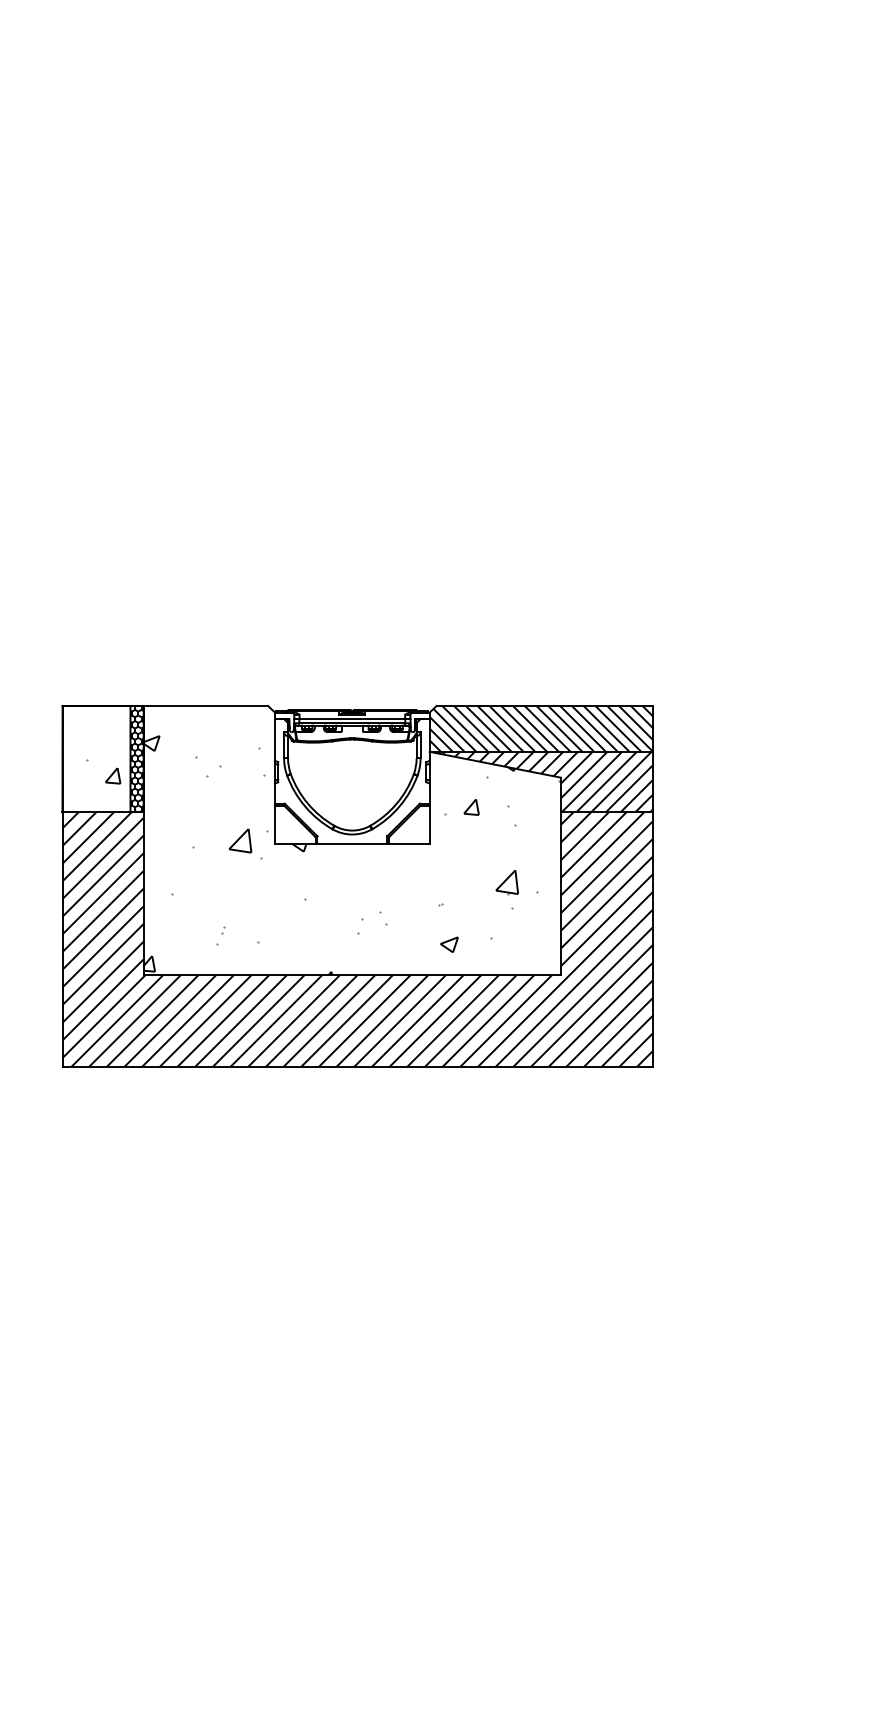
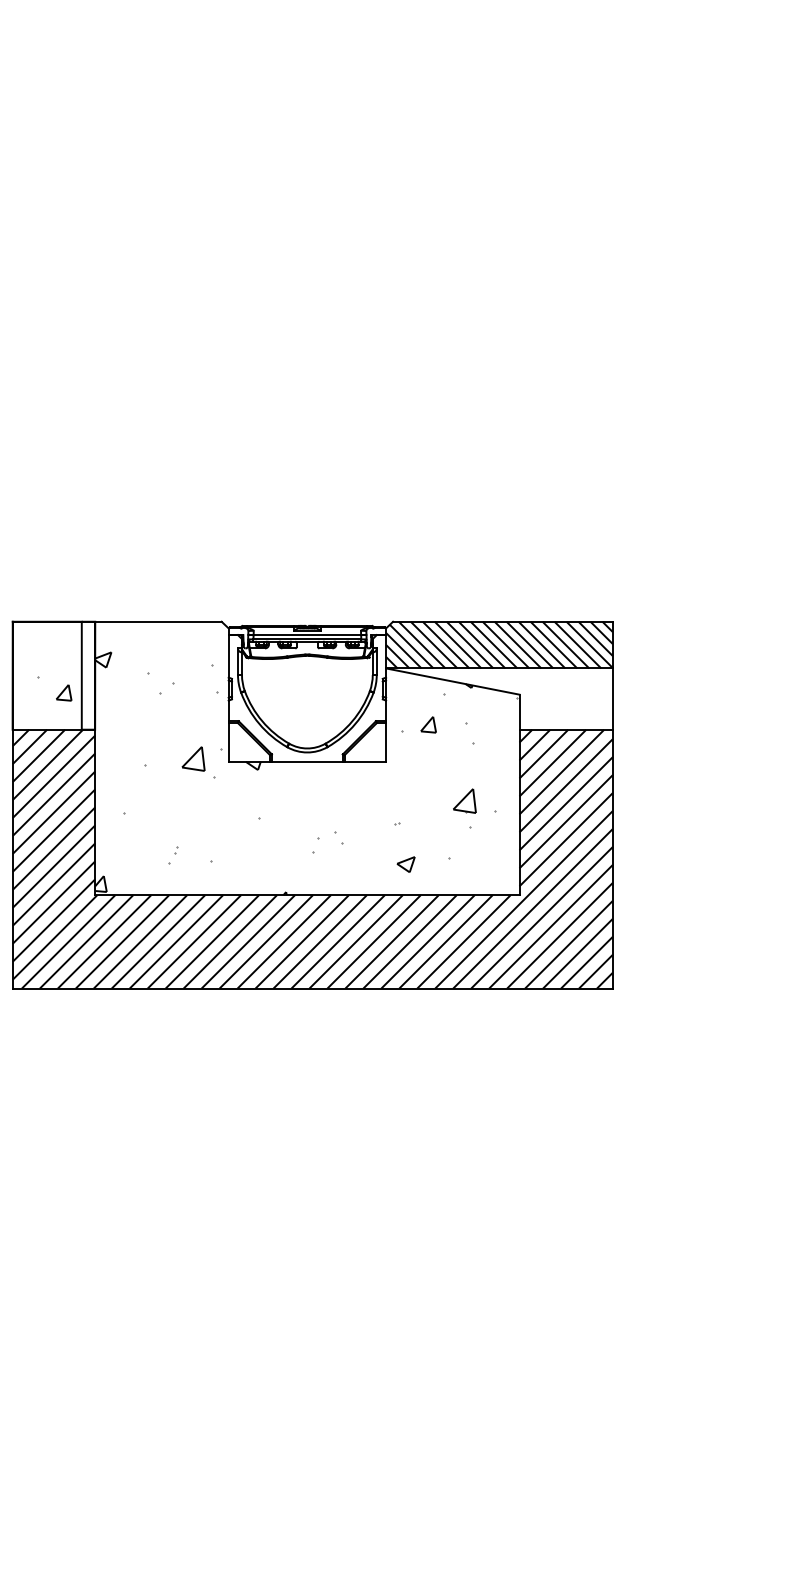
hatch: (136, 758) -> (87, 675), removed
hatch: (541, 781) -> (499, 698), removed

